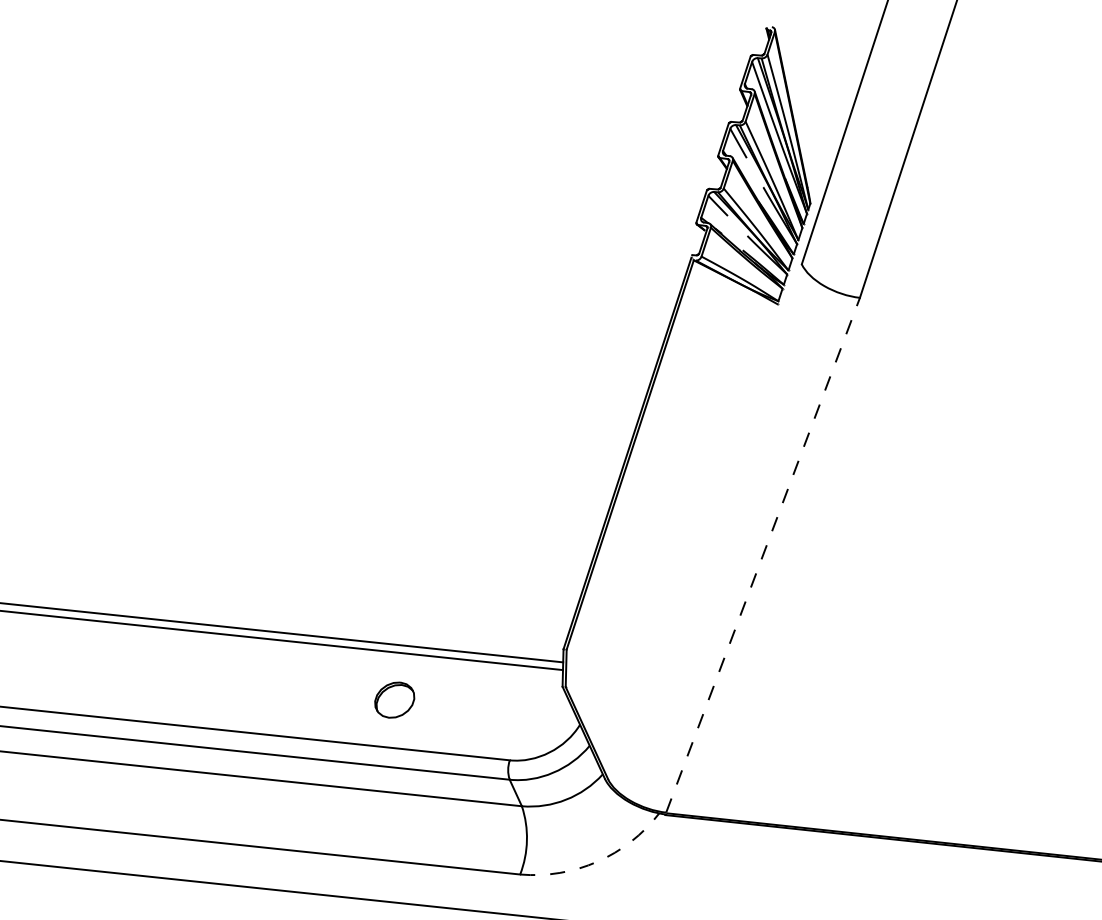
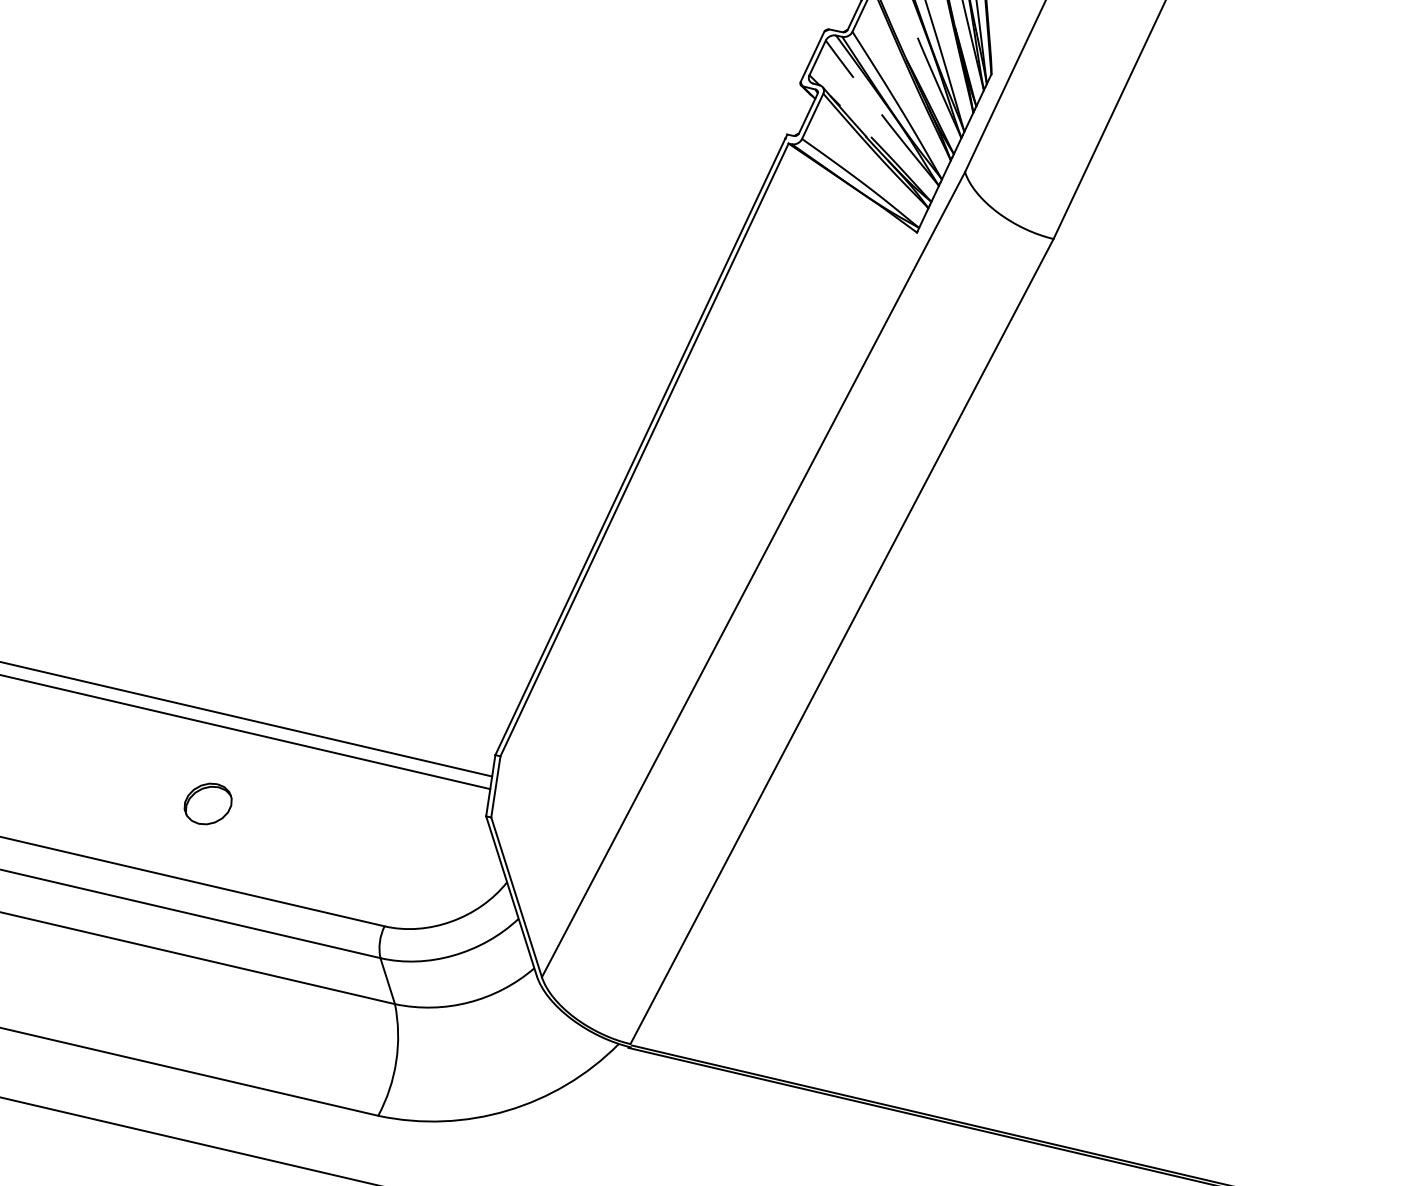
line: (704, 521) -> (752, 574), added
line: (763, 554) -> (842, 640), dashed -> solid
part: (394, 699) -> (207, 802), size x0.71
arc: (597, 861) -> (507, 1110), dashed -> solid

